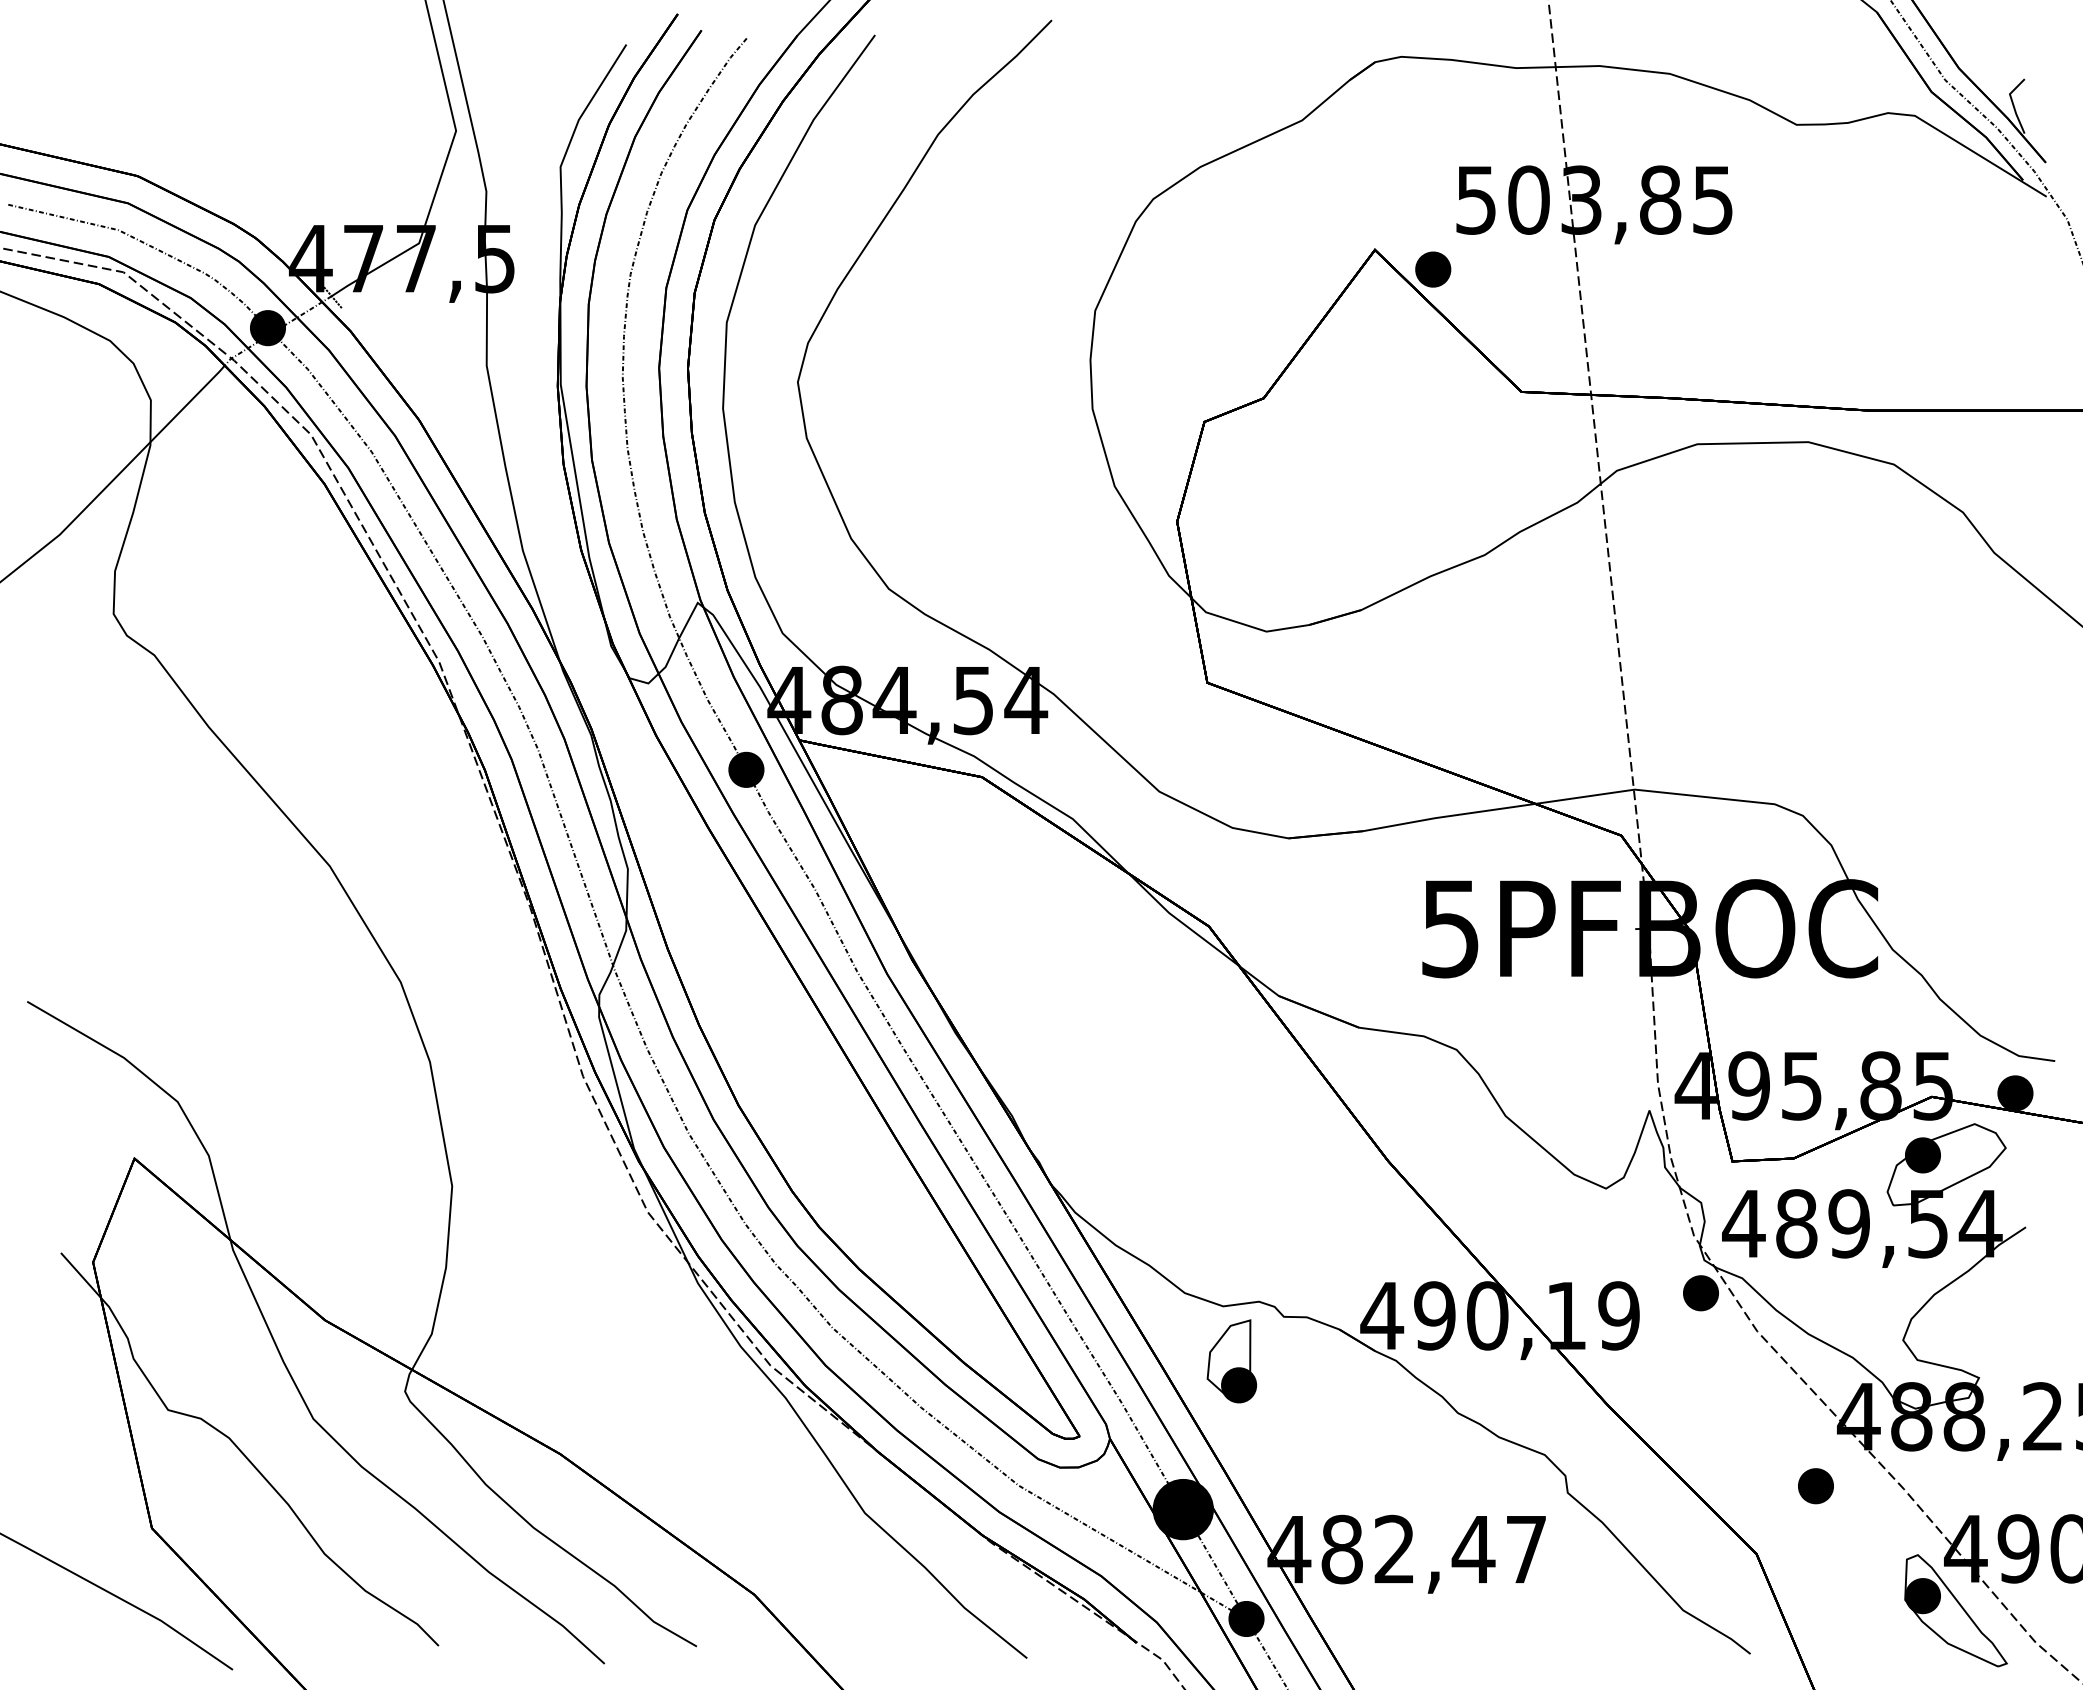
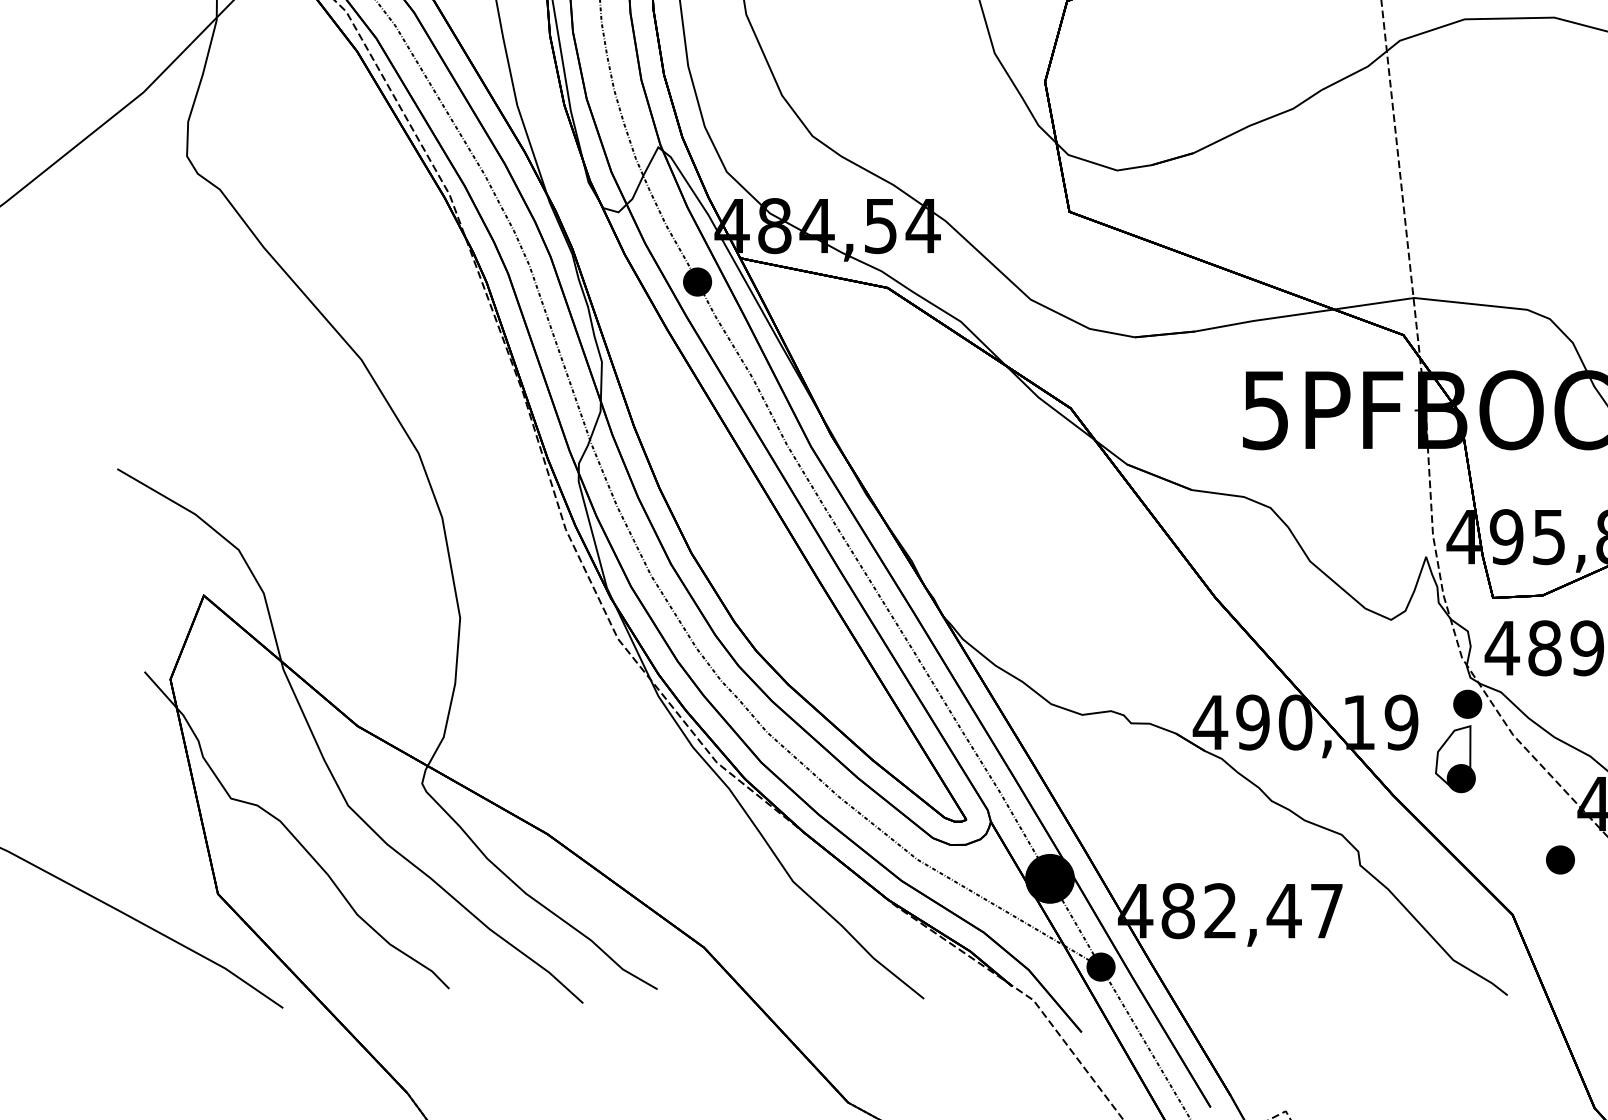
part: (1231, 1361) -> (1455, 759), moved

